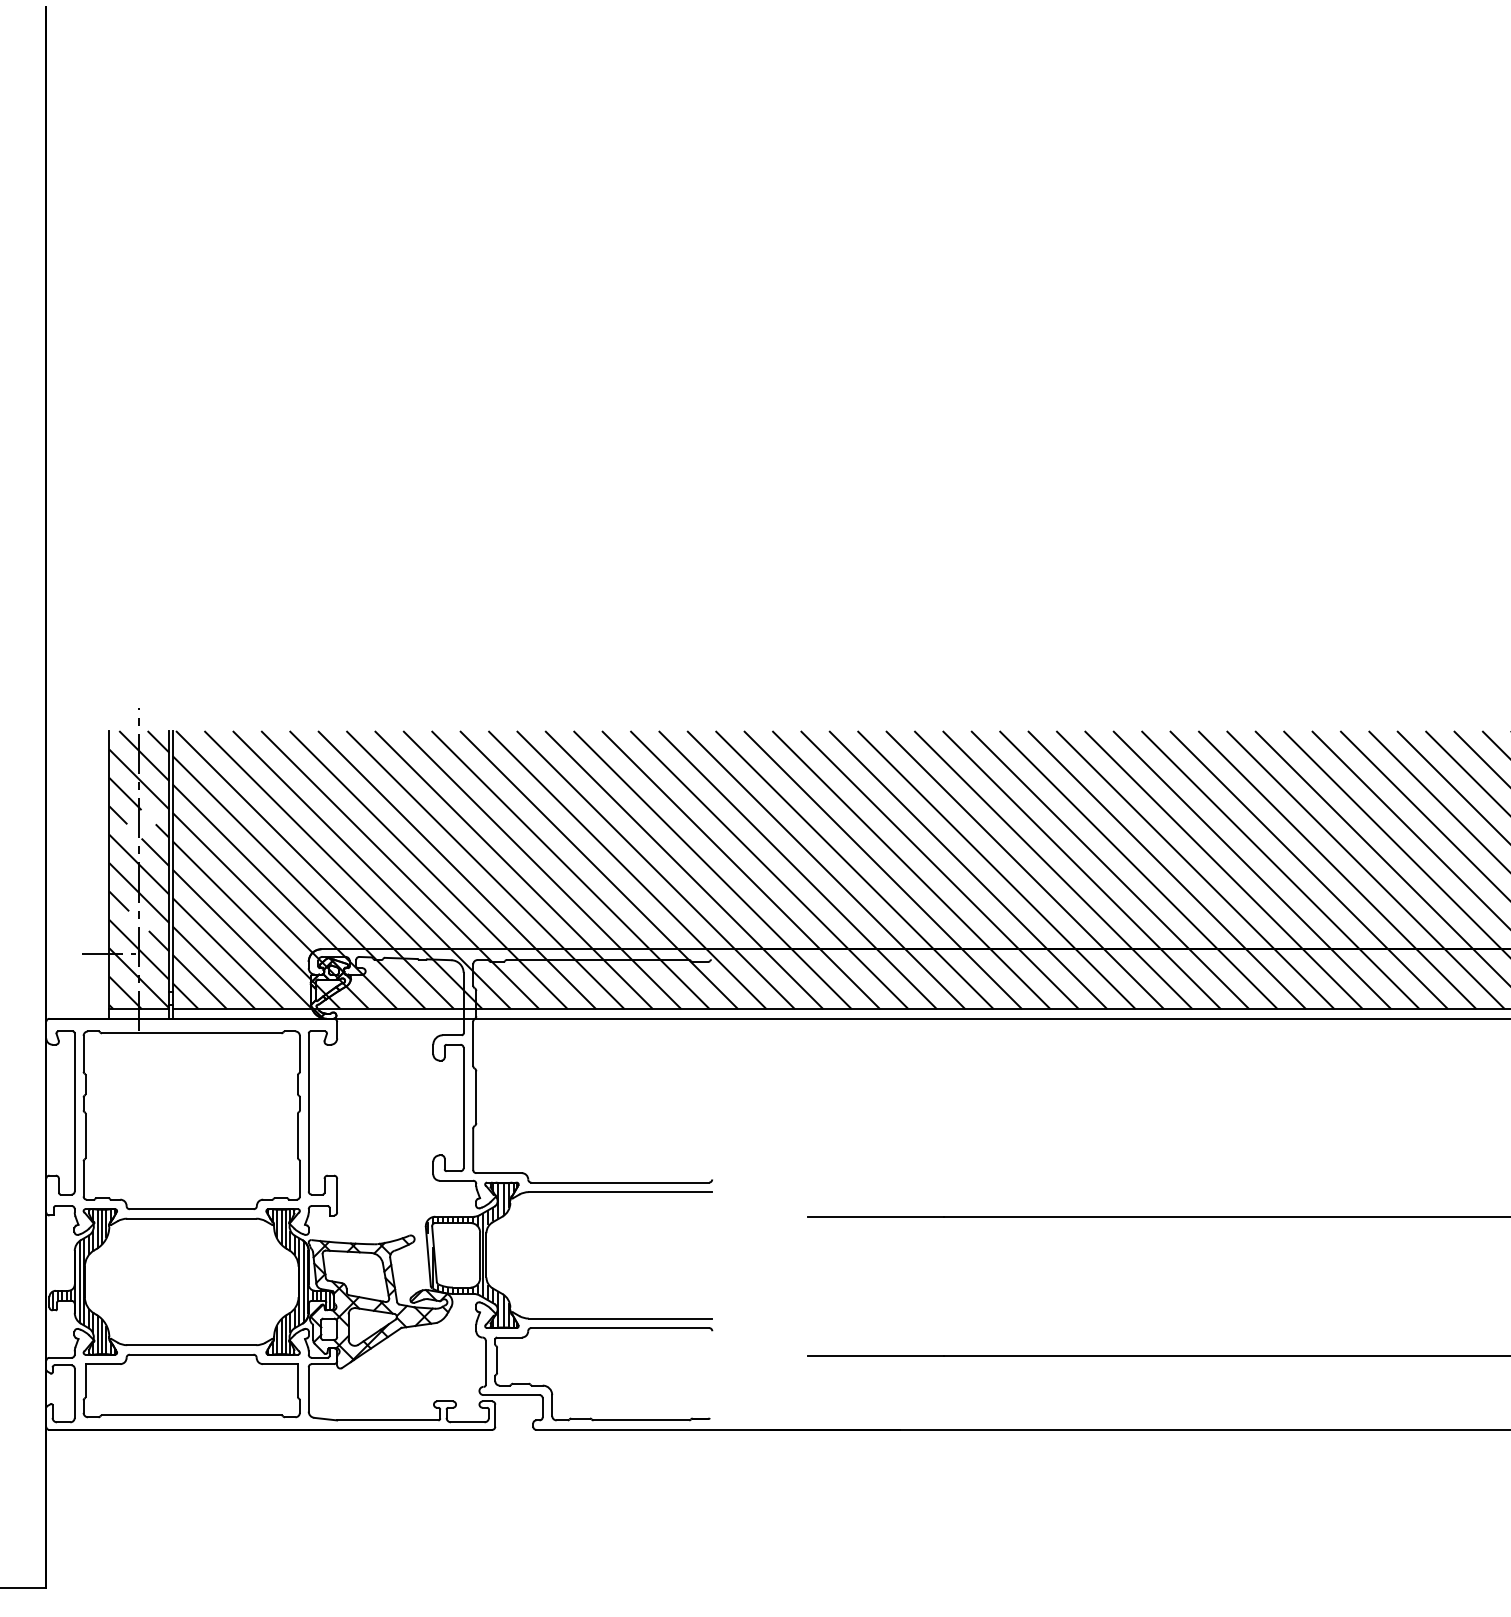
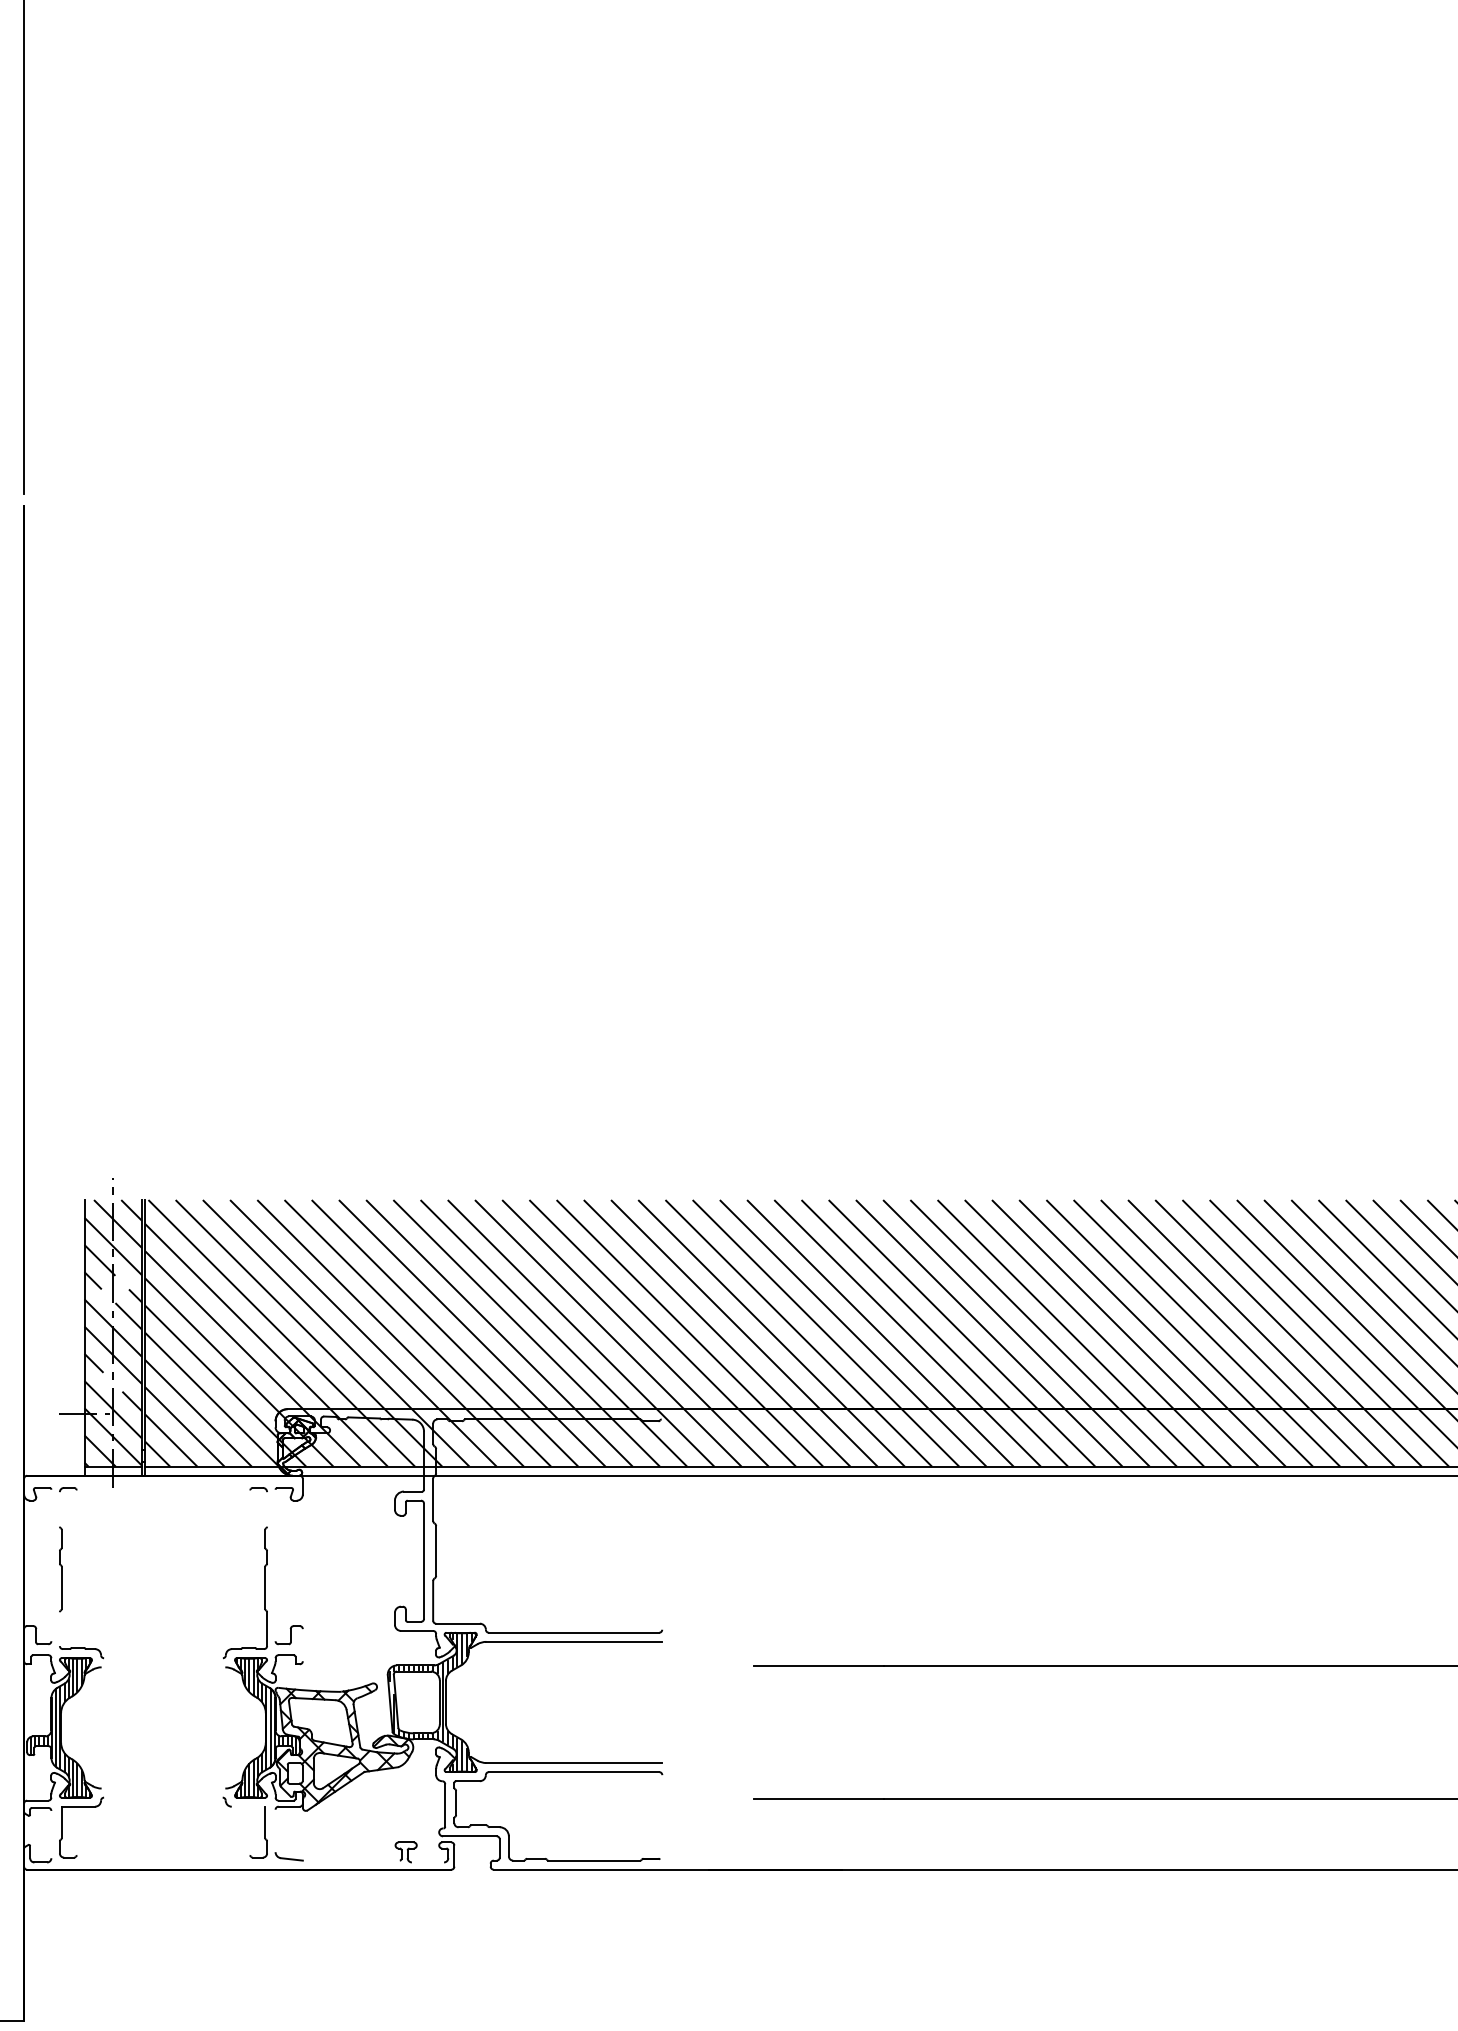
line: (191, 1033) -> (163, 1489), removed
line: (83, 1053) -> (59, 1509), removed
line: (300, 1053) -> (267, 1509), removed
line: (74, 1112) -> (51, 1565), removed
line: (308, 1112) -> (275, 1565), removed
line: (83, 1179) -> (59, 1629), removed
line: (336, 1195) -> (302, 1645), removed
line: (191, 1209) -> (163, 1658), removed
line: (191, 1218) -> (163, 1667), removed
line: (191, 1345) -> (163, 1788), removed
line: (191, 1354) -> (163, 1797), removed
line: (280, 1363) -> (248, 1806), removed
line: (308, 1388) -> (275, 1830), removed
line: (74, 1393) -> (51, 1834), removed
line: (191, 1415) -> (163, 1855), removed
line: (386, 1420) -> (350, 1860), removed
line: (467, 1422) -> (427, 1862), removed

